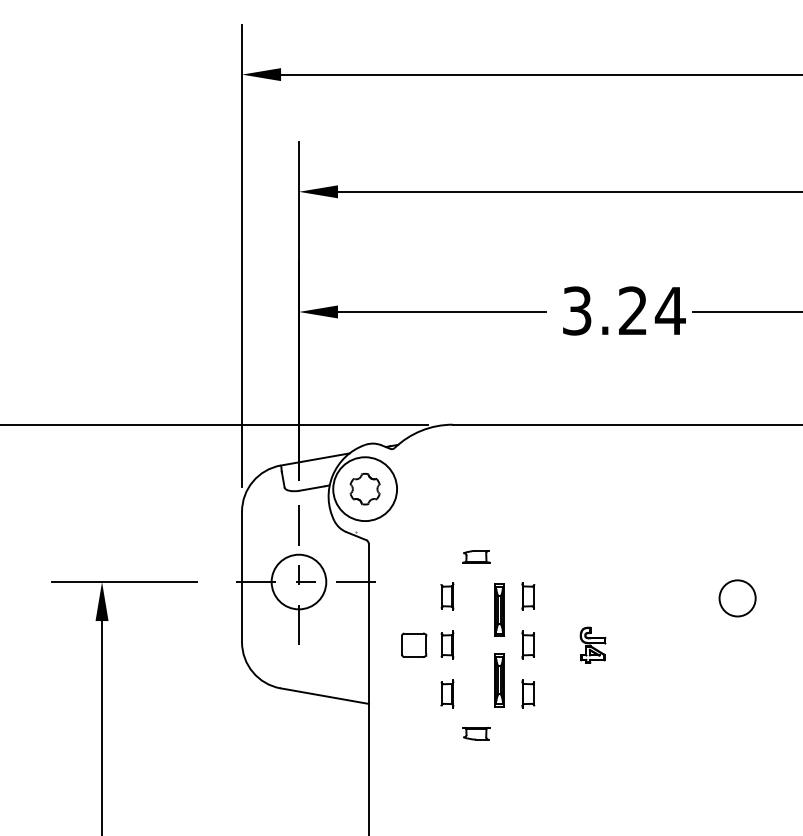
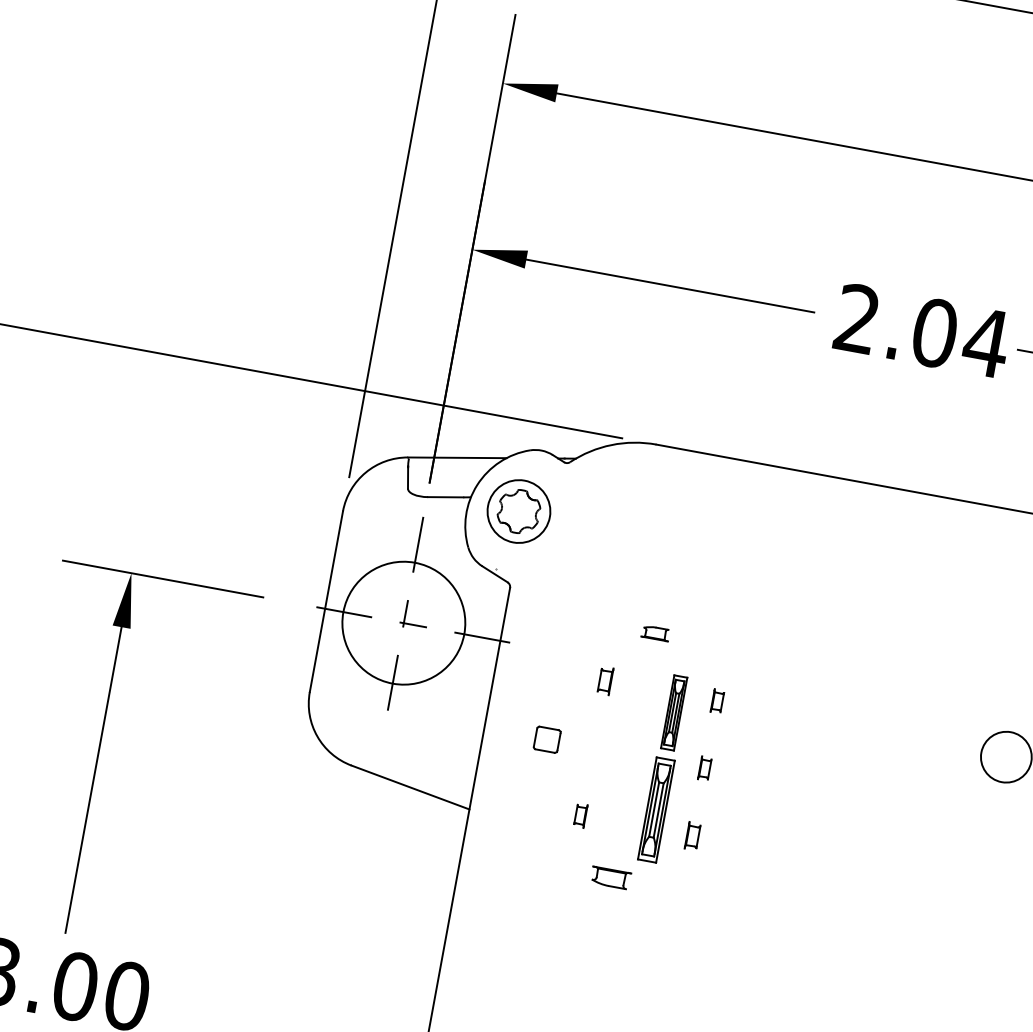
text: (605, 310) -> (896, 325), 3.24 -> 2.04
circle: (365, 489) -> (519, 512), size x0.7
part: (476, 556) -> (655, 632), size x0.7
circle: (298, 581) -> (403, 622), size x1.6
part: (447, 596) -> (605, 680), size x0.7
part: (528, 596) -> (717, 701), size x0.6
part: (414, 644) -> (547, 738), size x0.7
part: (447, 644) -> (593, 747), removed
part: (527, 644) -> (704, 767), size x0.6
part: (592, 644) -> (793, 784), removed
part: (499, 680) -> (656, 810), size x1.4
part: (447, 693) -> (580, 815), size x0.6
part: (528, 693) -> (693, 835), size x0.7

